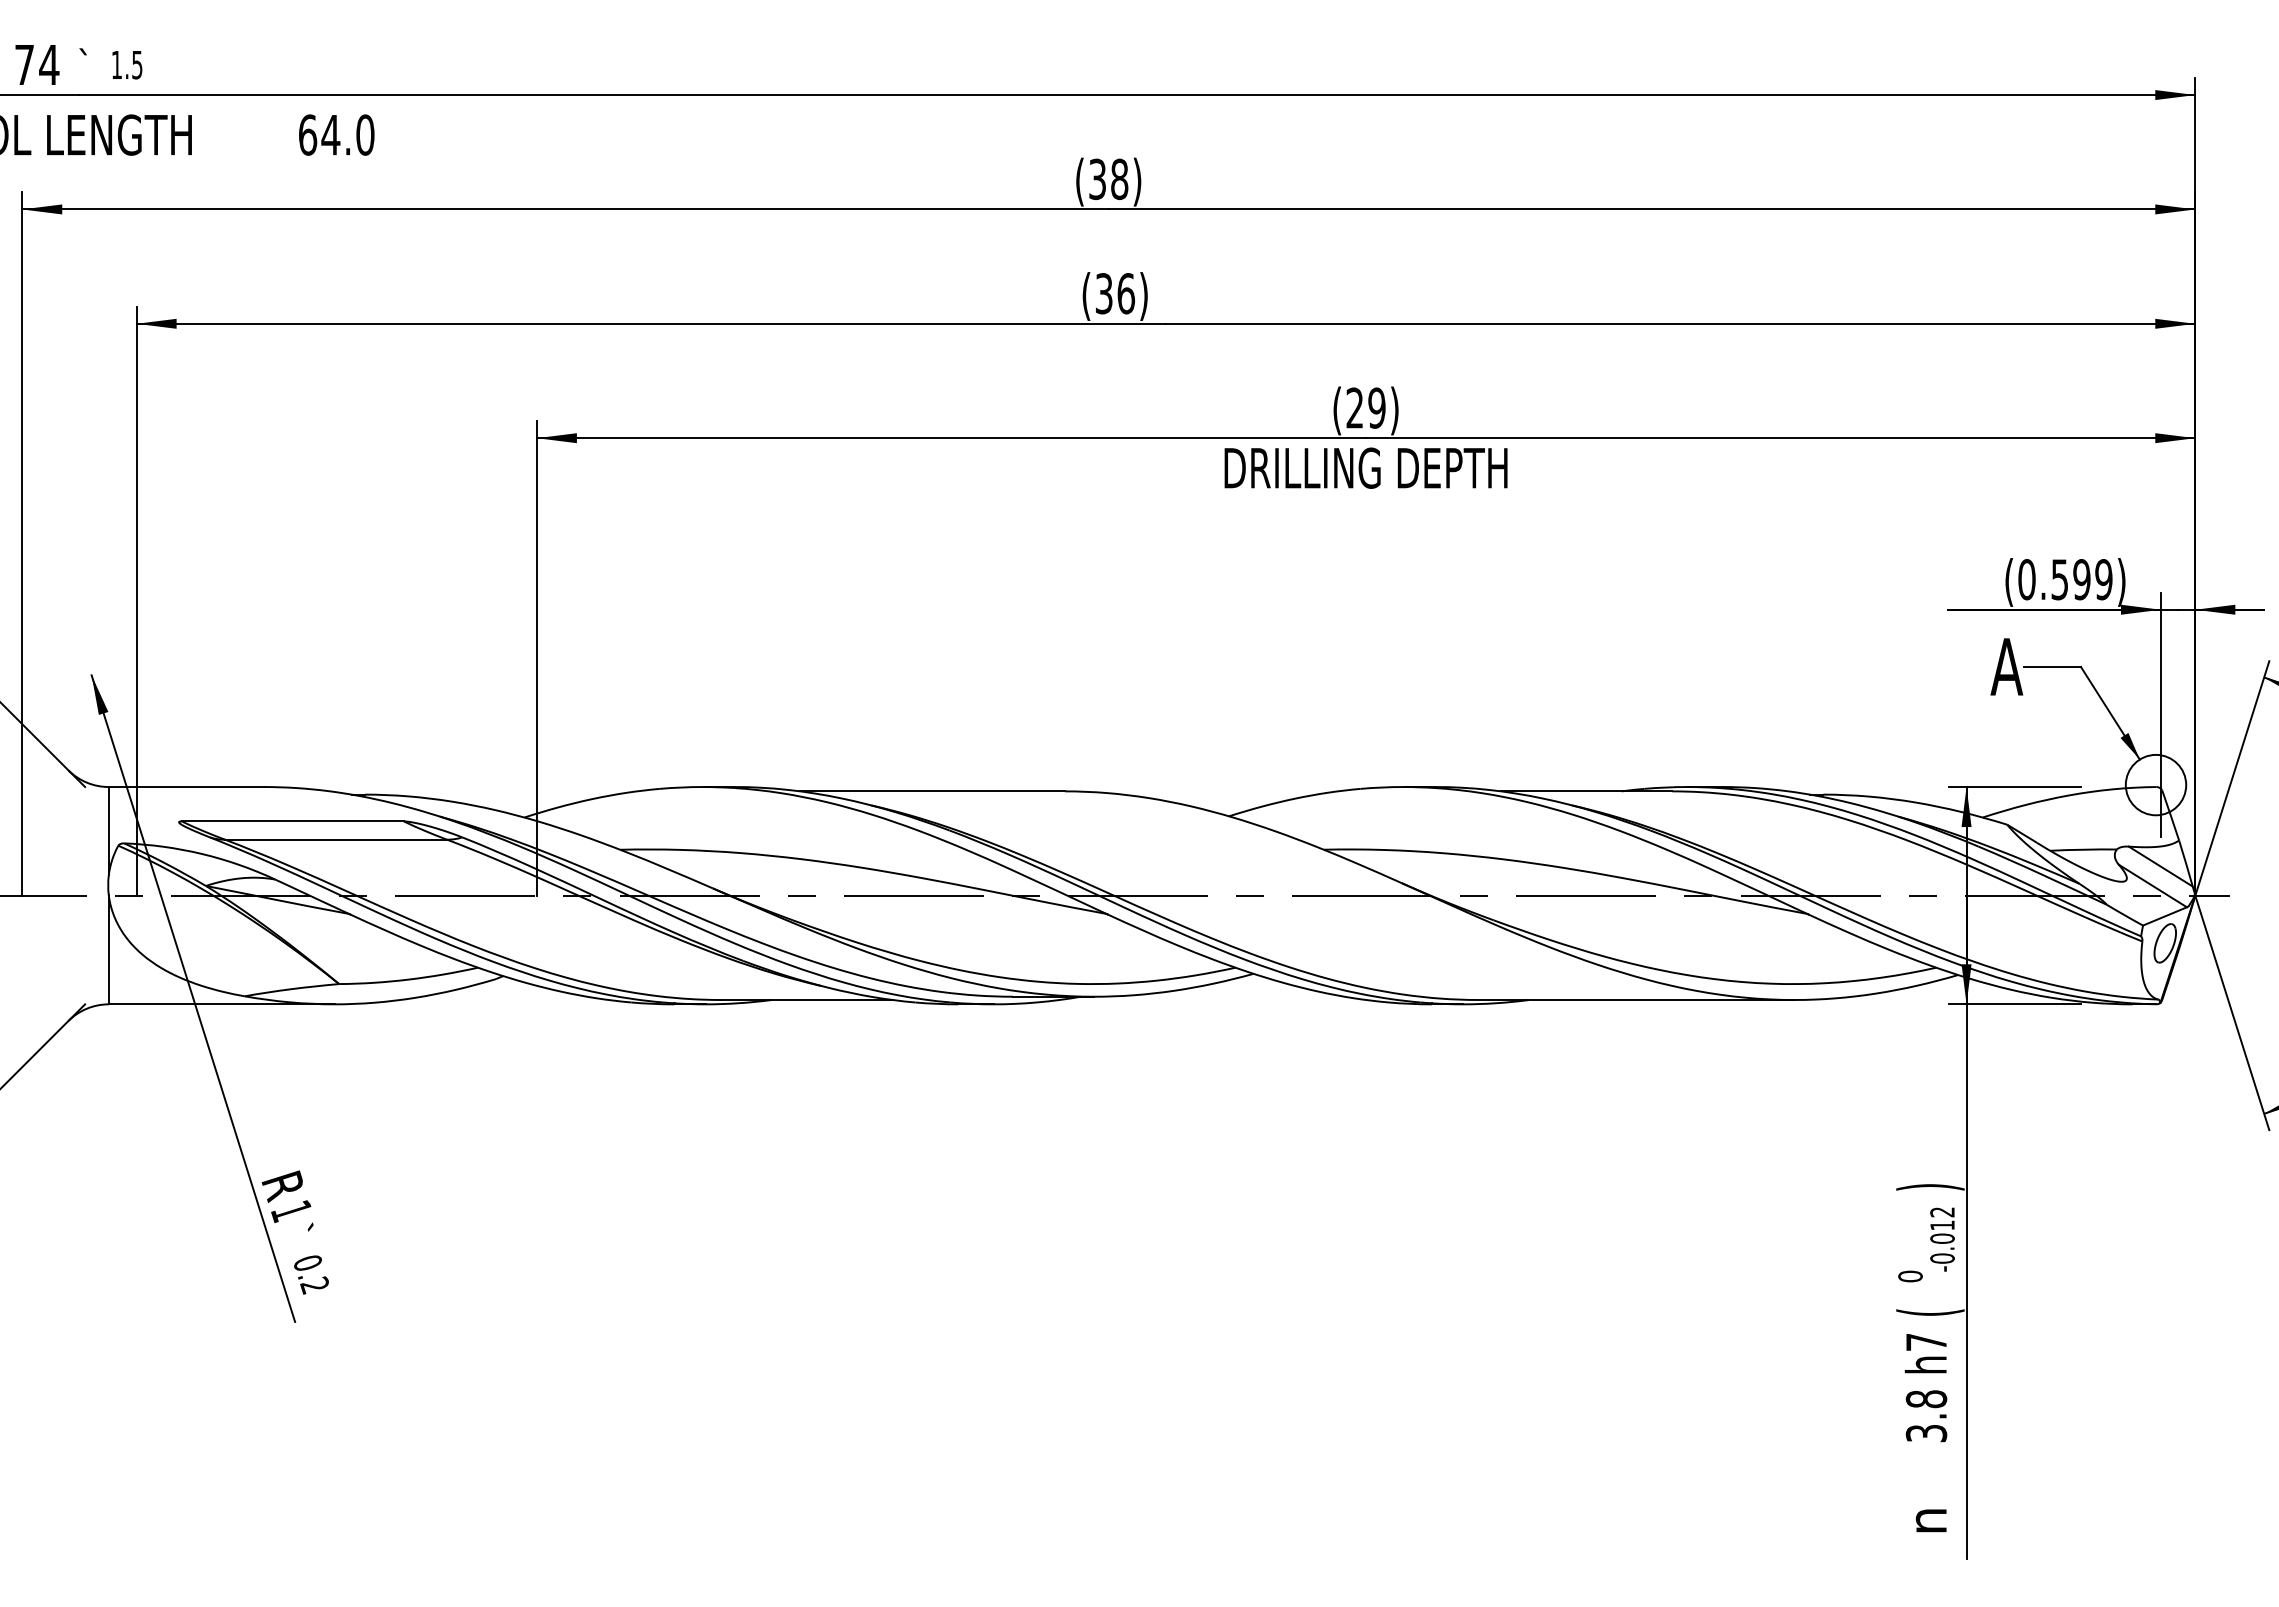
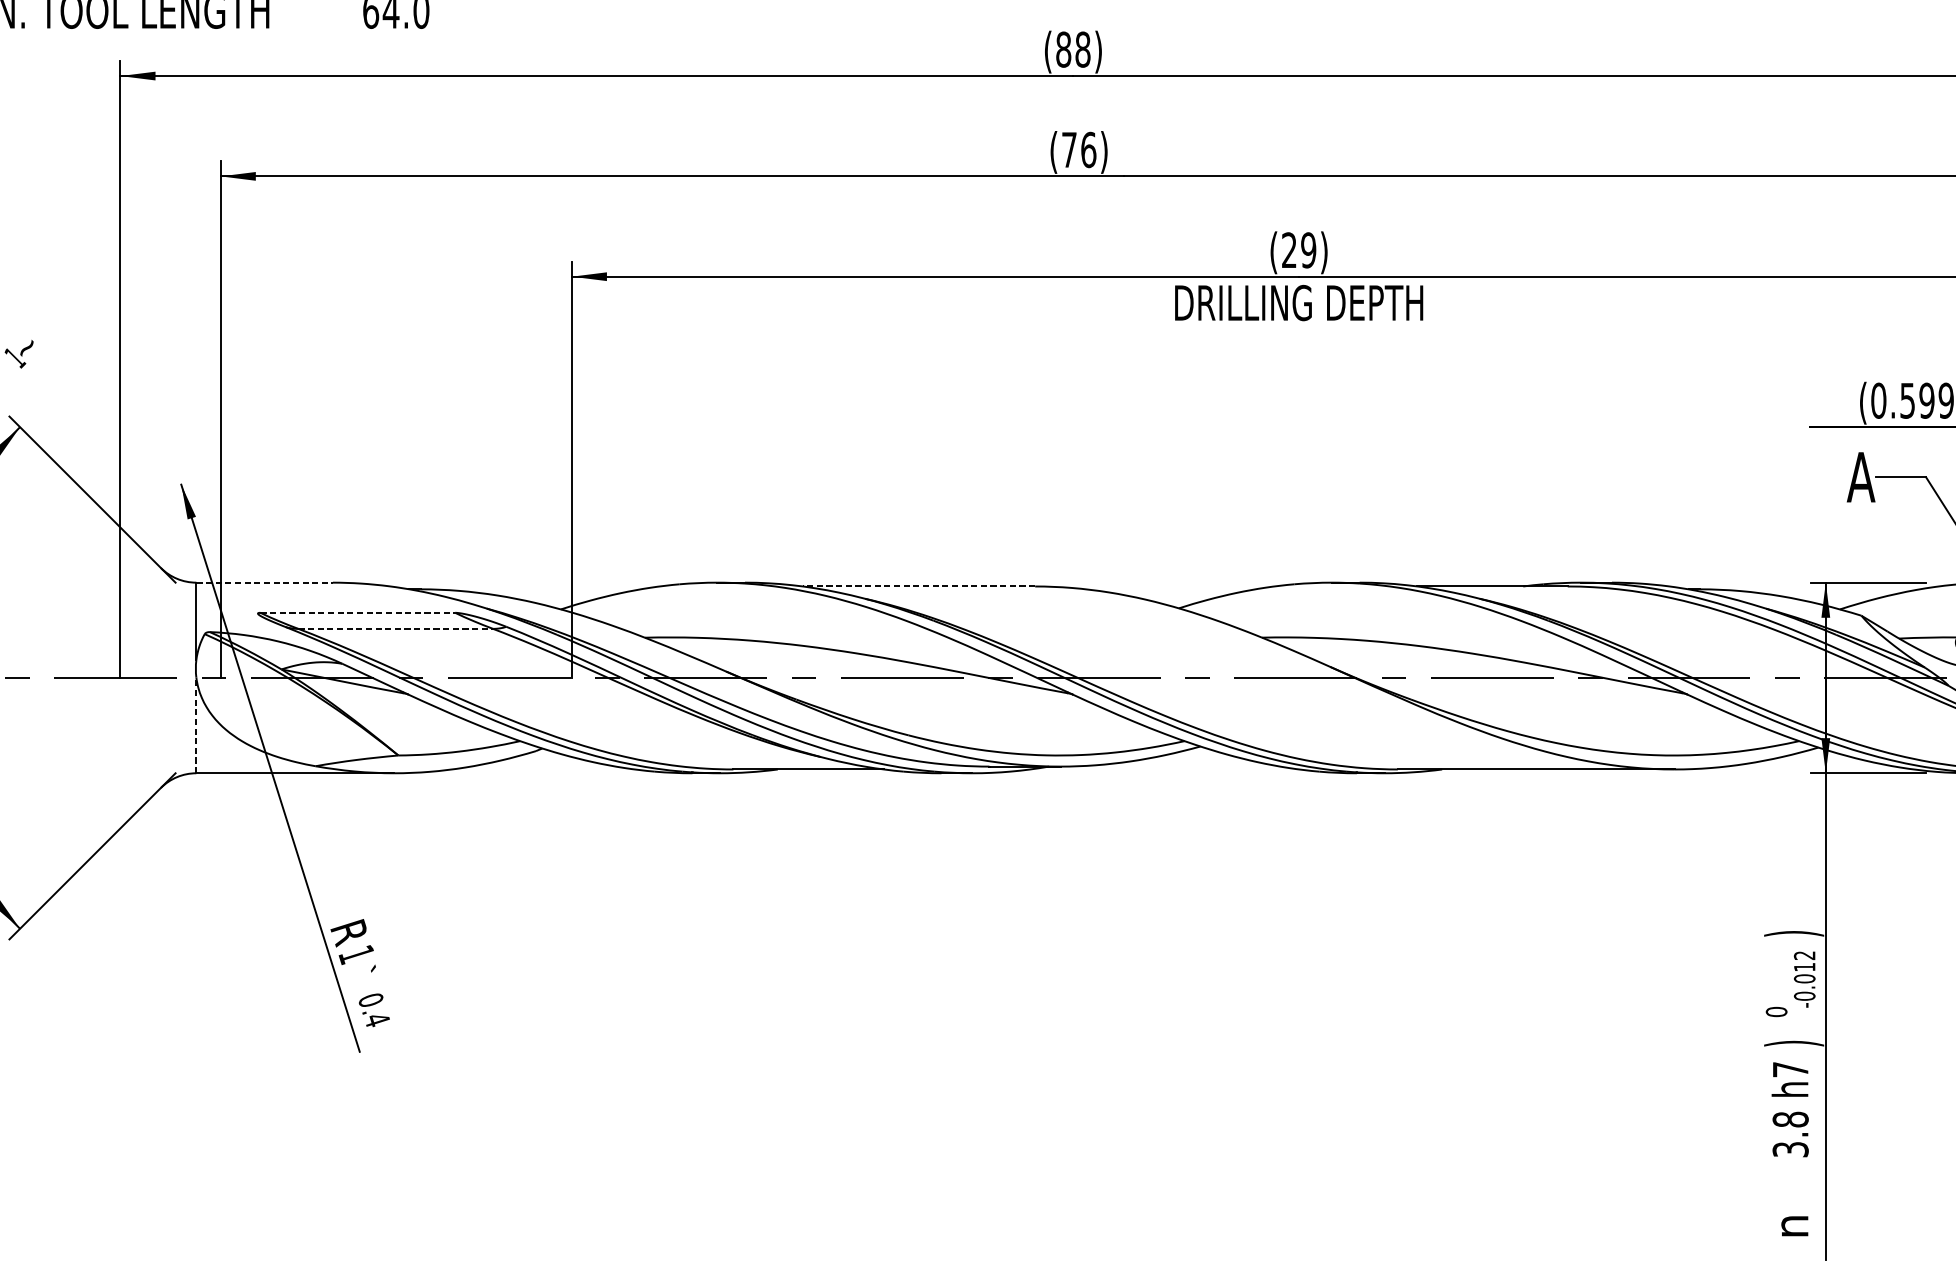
text: (1097, 179) -> (1063, 49), (38) -> (88)
text: (1104, 293) -> (1069, 149), (36) -> (76)
line: (186, 787) -> (264, 583), solid -> dashed
line: (932, 791) -> (918, 586), solid -> dashed
line: (293, 821) -> (358, 612), solid -> dashed
line: (336, 839) -> (396, 628), solid -> dashed
line: (108, 949) -> (196, 725), solid -> dashed
text: (314, 1285) -> (376, 1019), 0.2 -> 0.4
text: (1930, 1312) -> (1794, 1043), ( -> )

